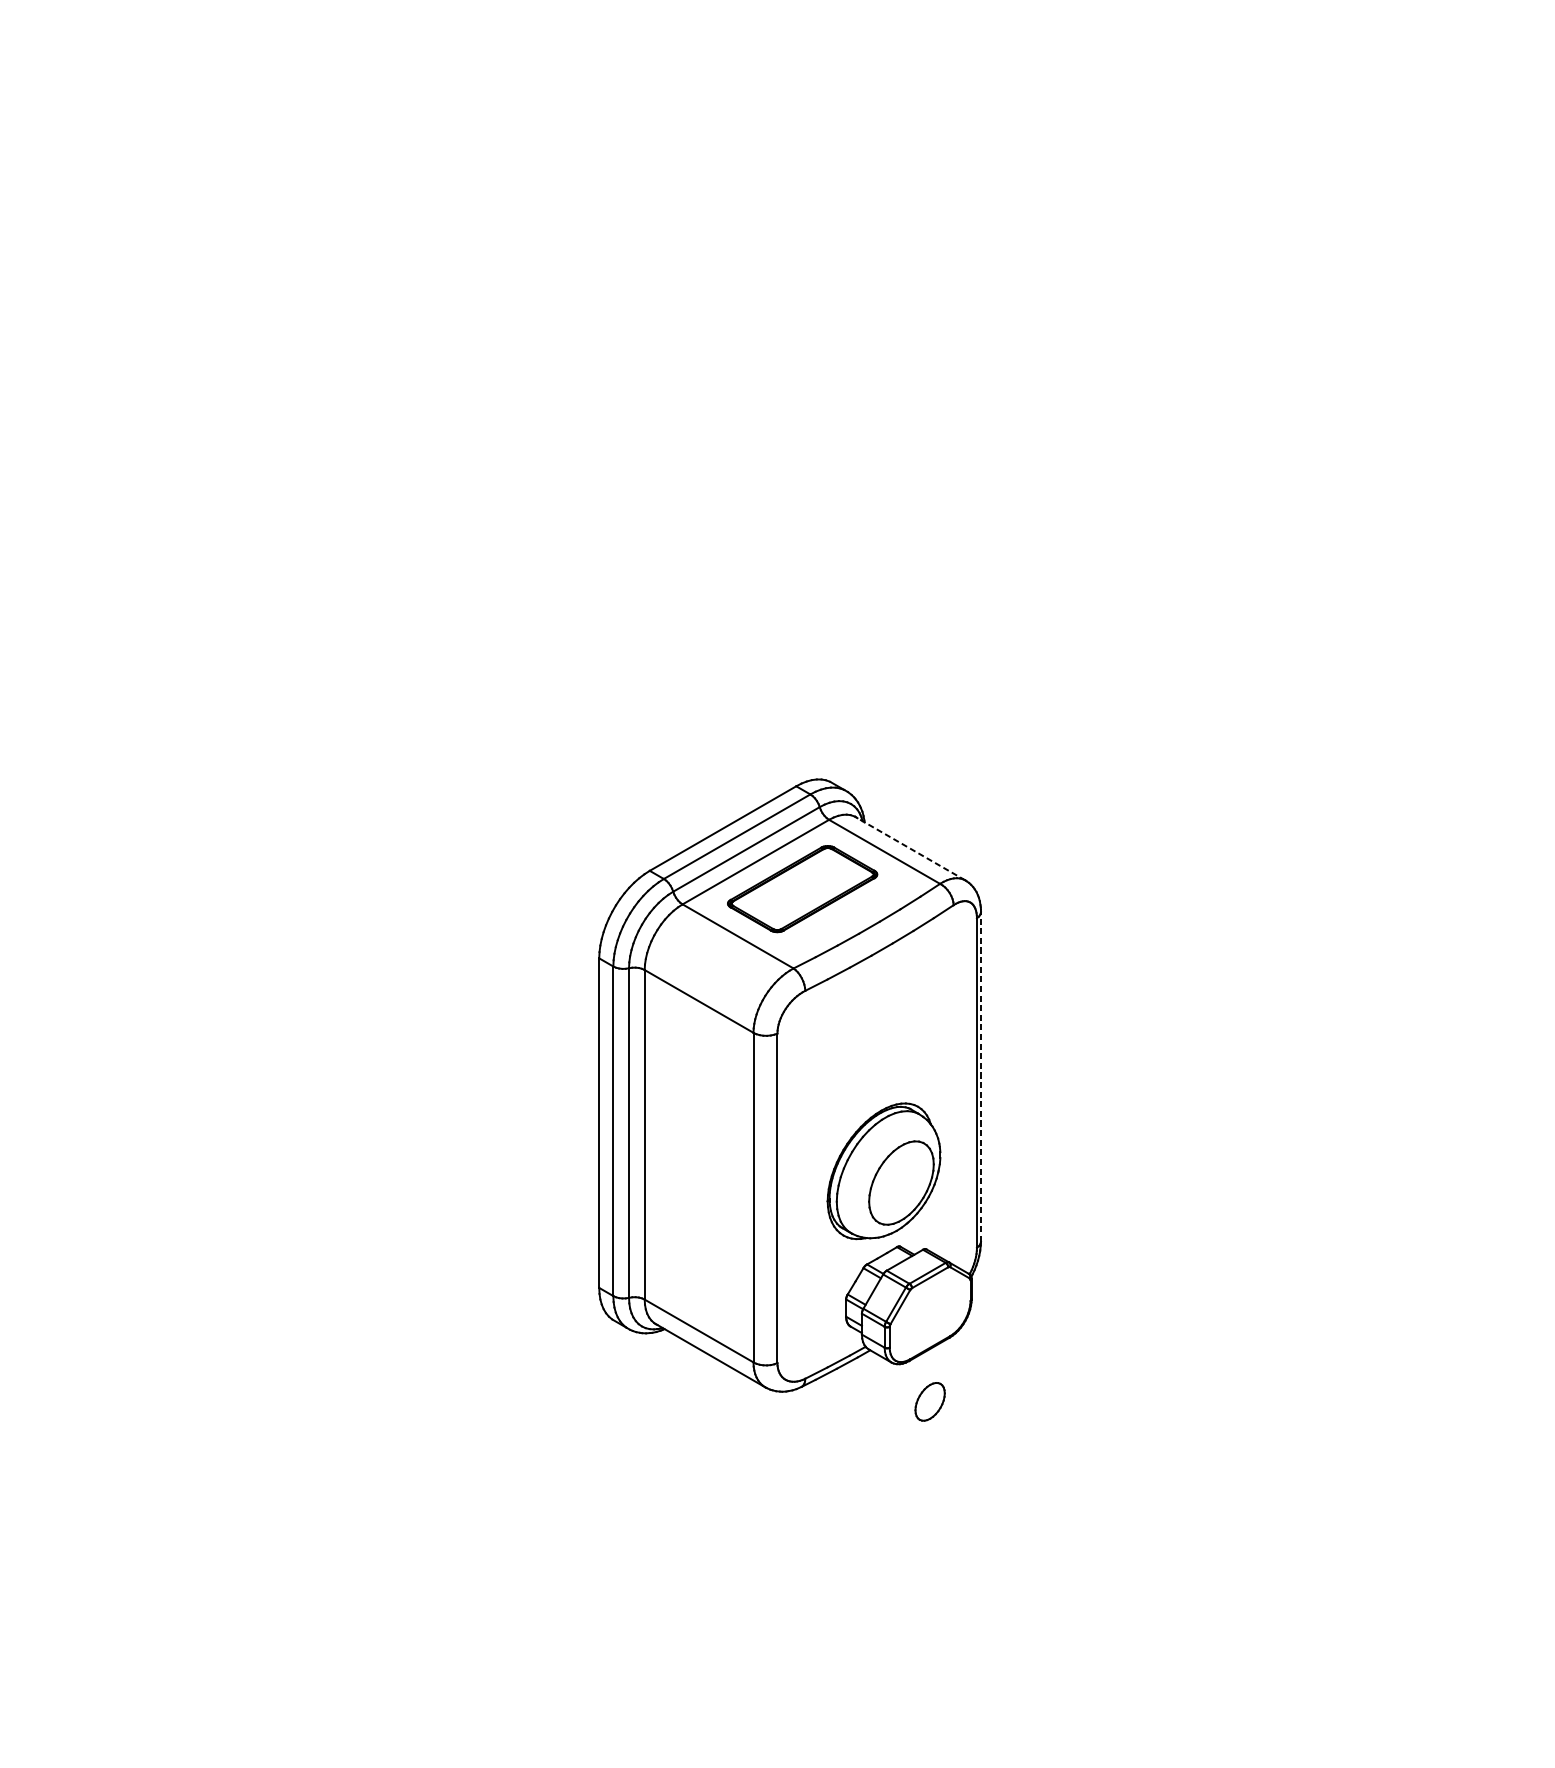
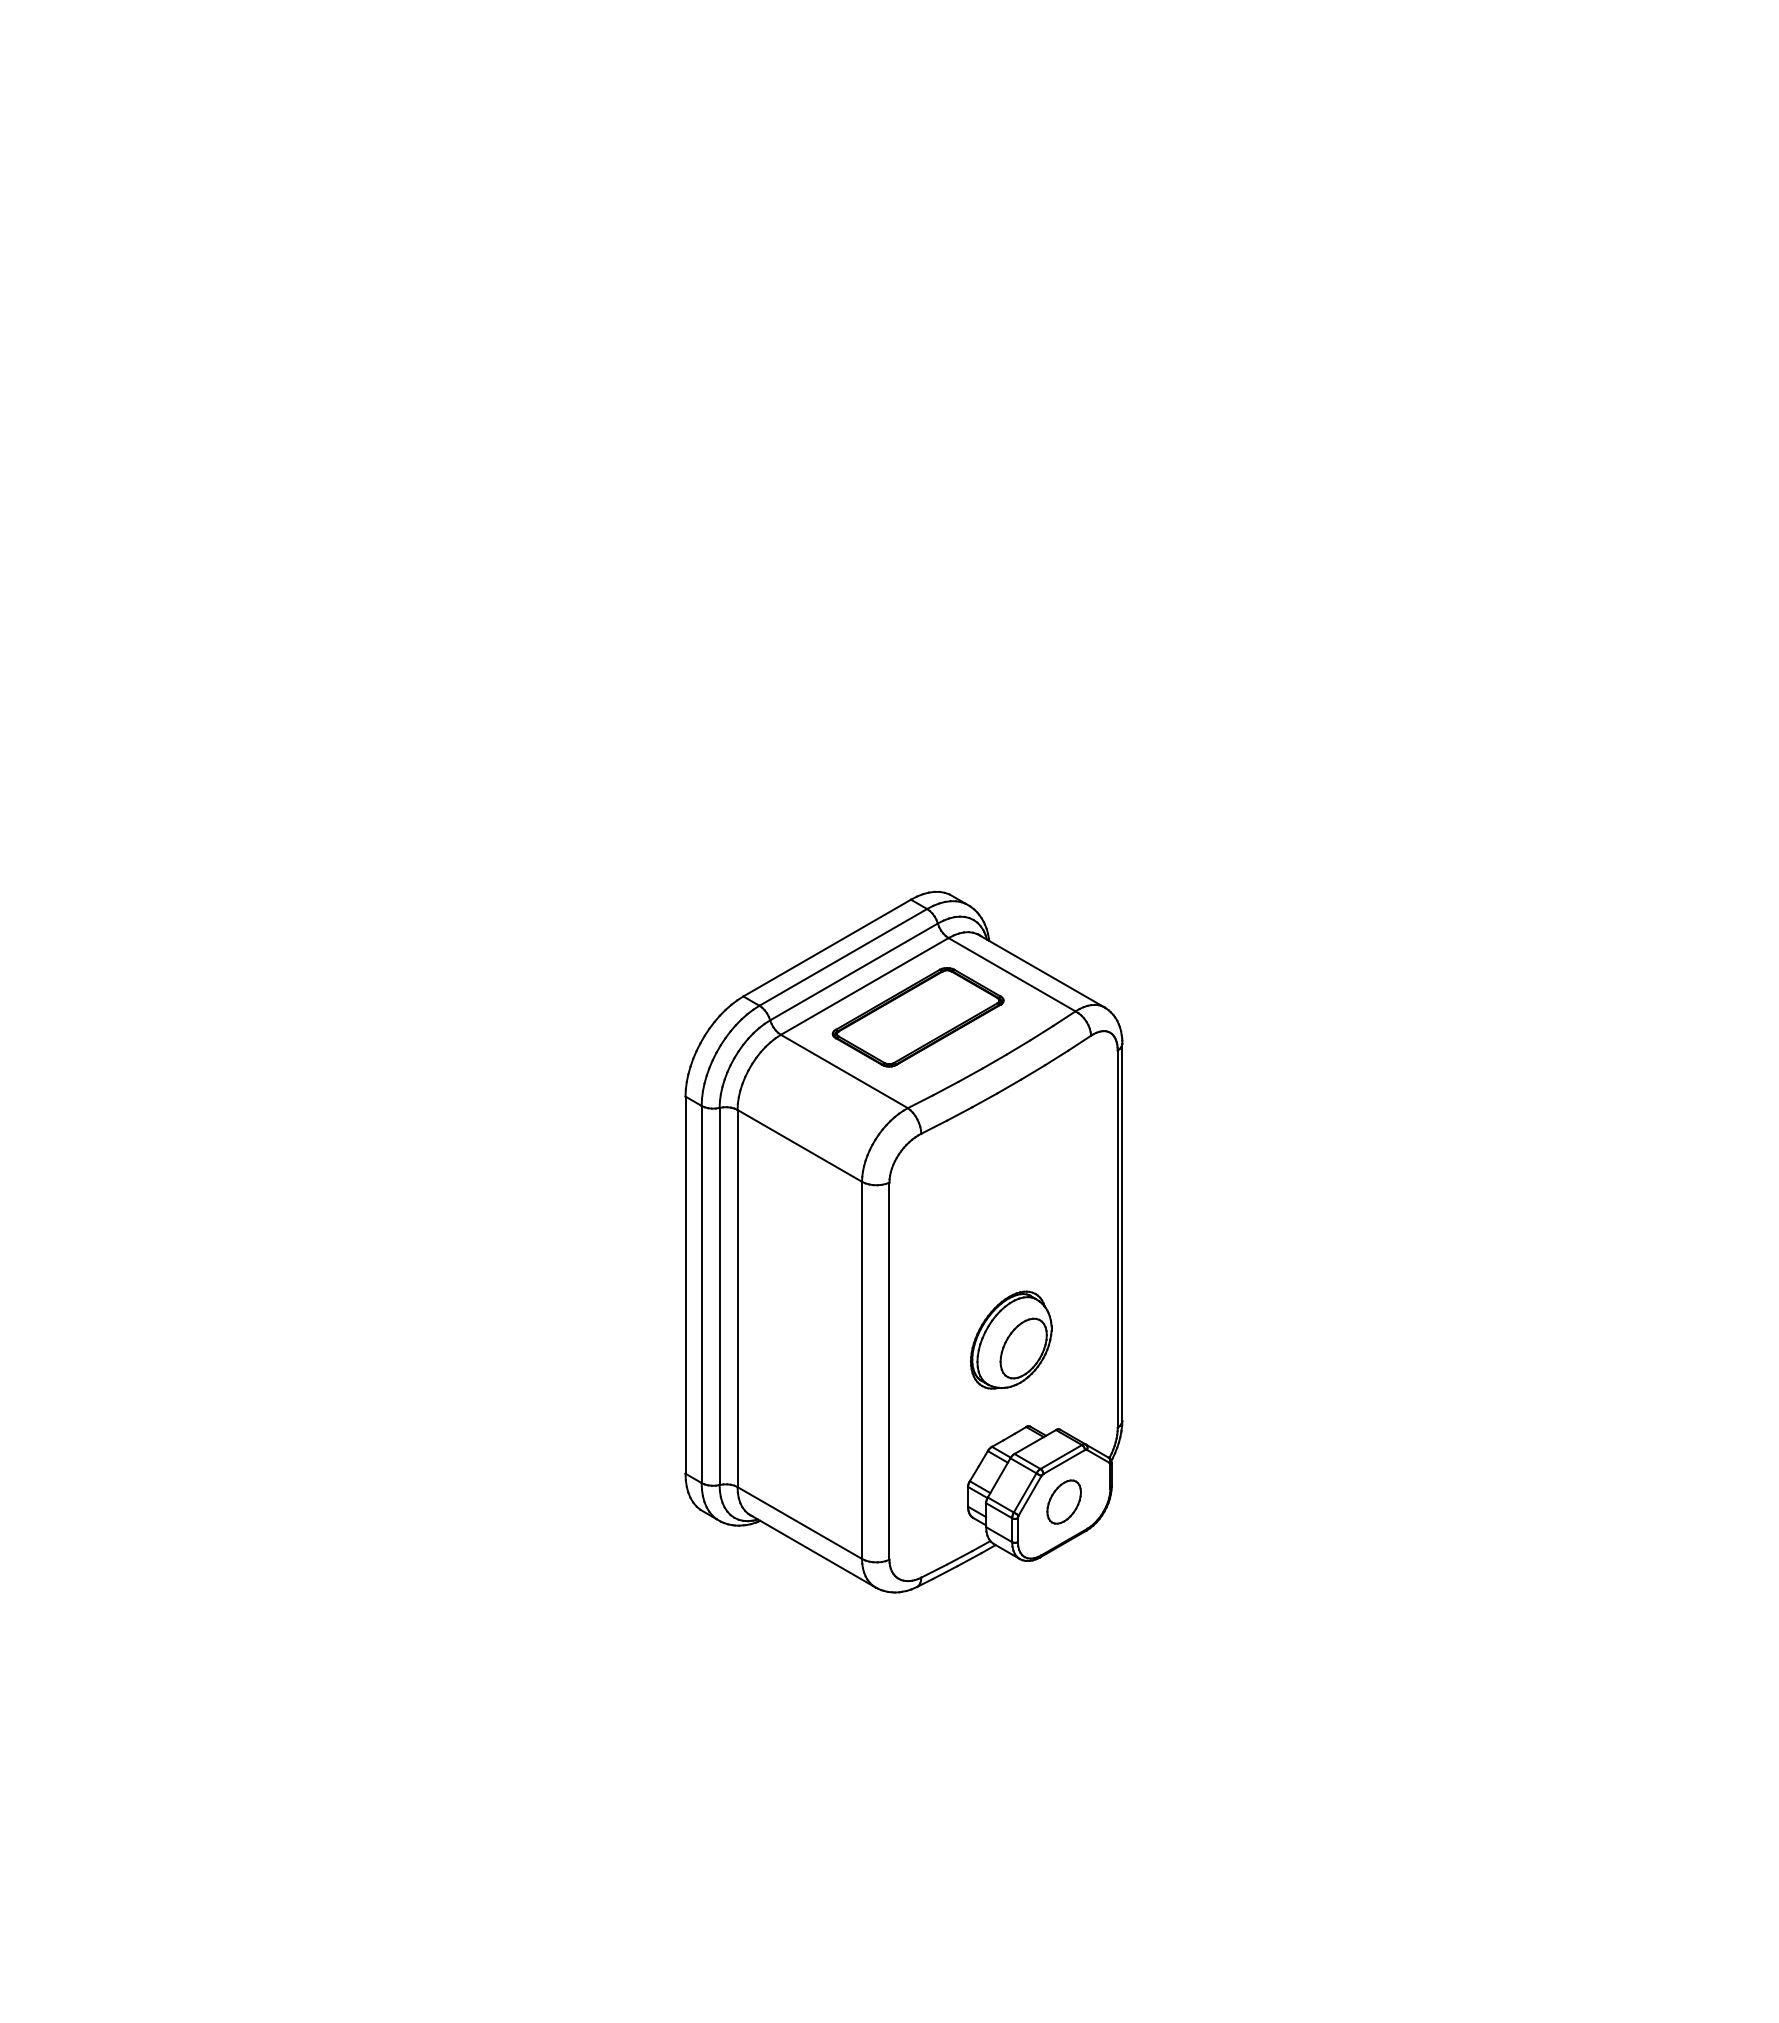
line: (909, 848) -> (1040, 970), dashed -> solid
line: (981, 1077) -> (1122, 1232), dashed -> solid
part: (883, 1170) -> (1010, 1339), size x0.62
part: (929, 1401) -> (1063, 1501), moved

